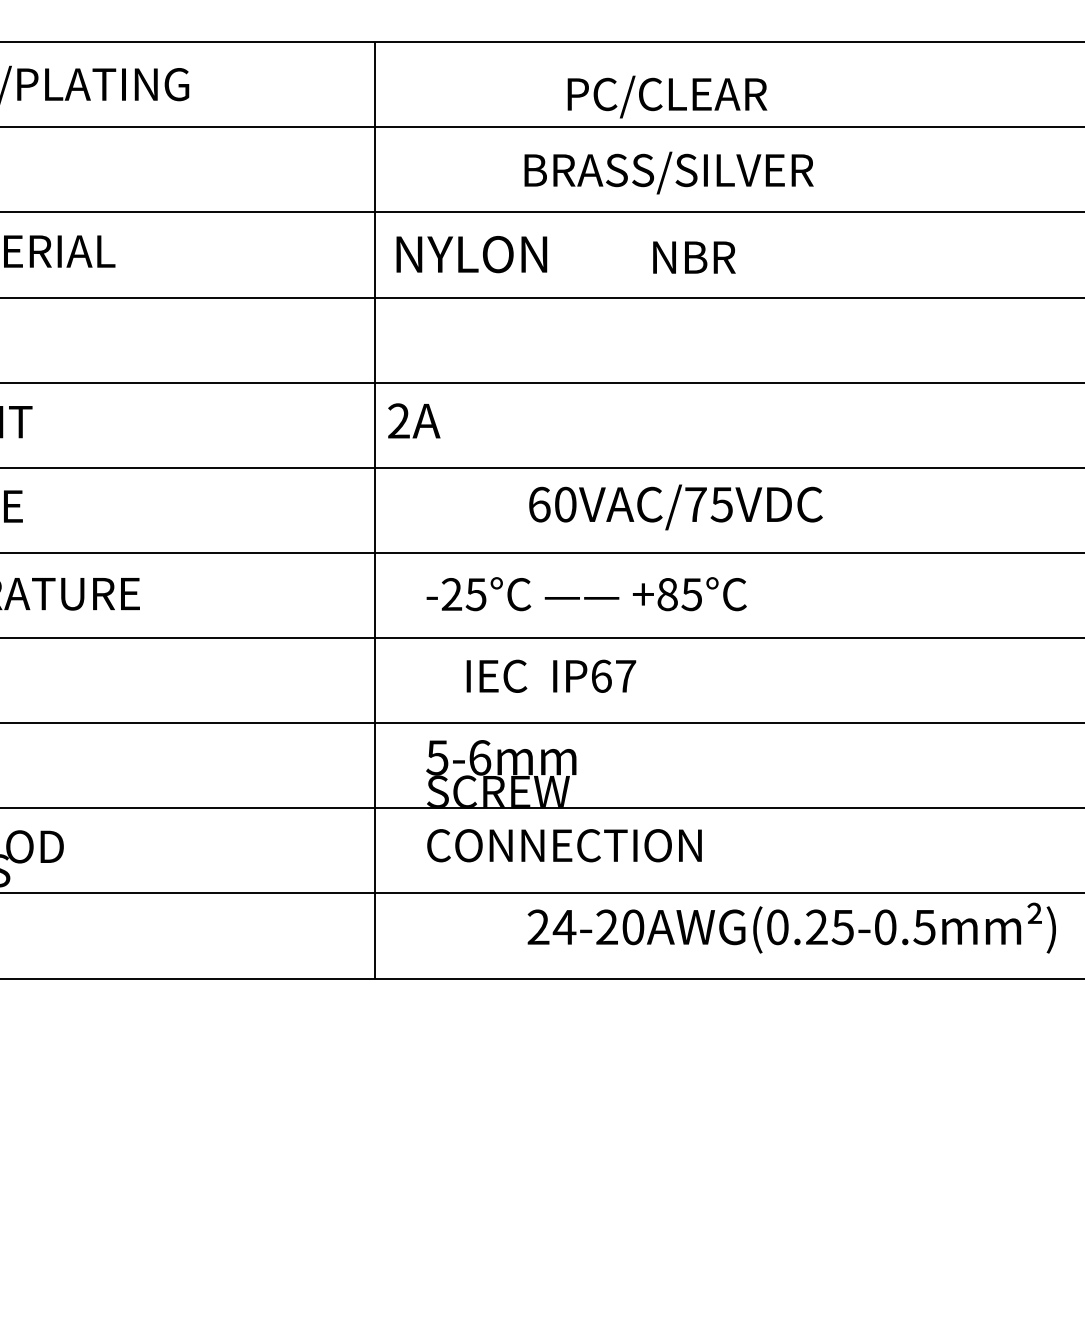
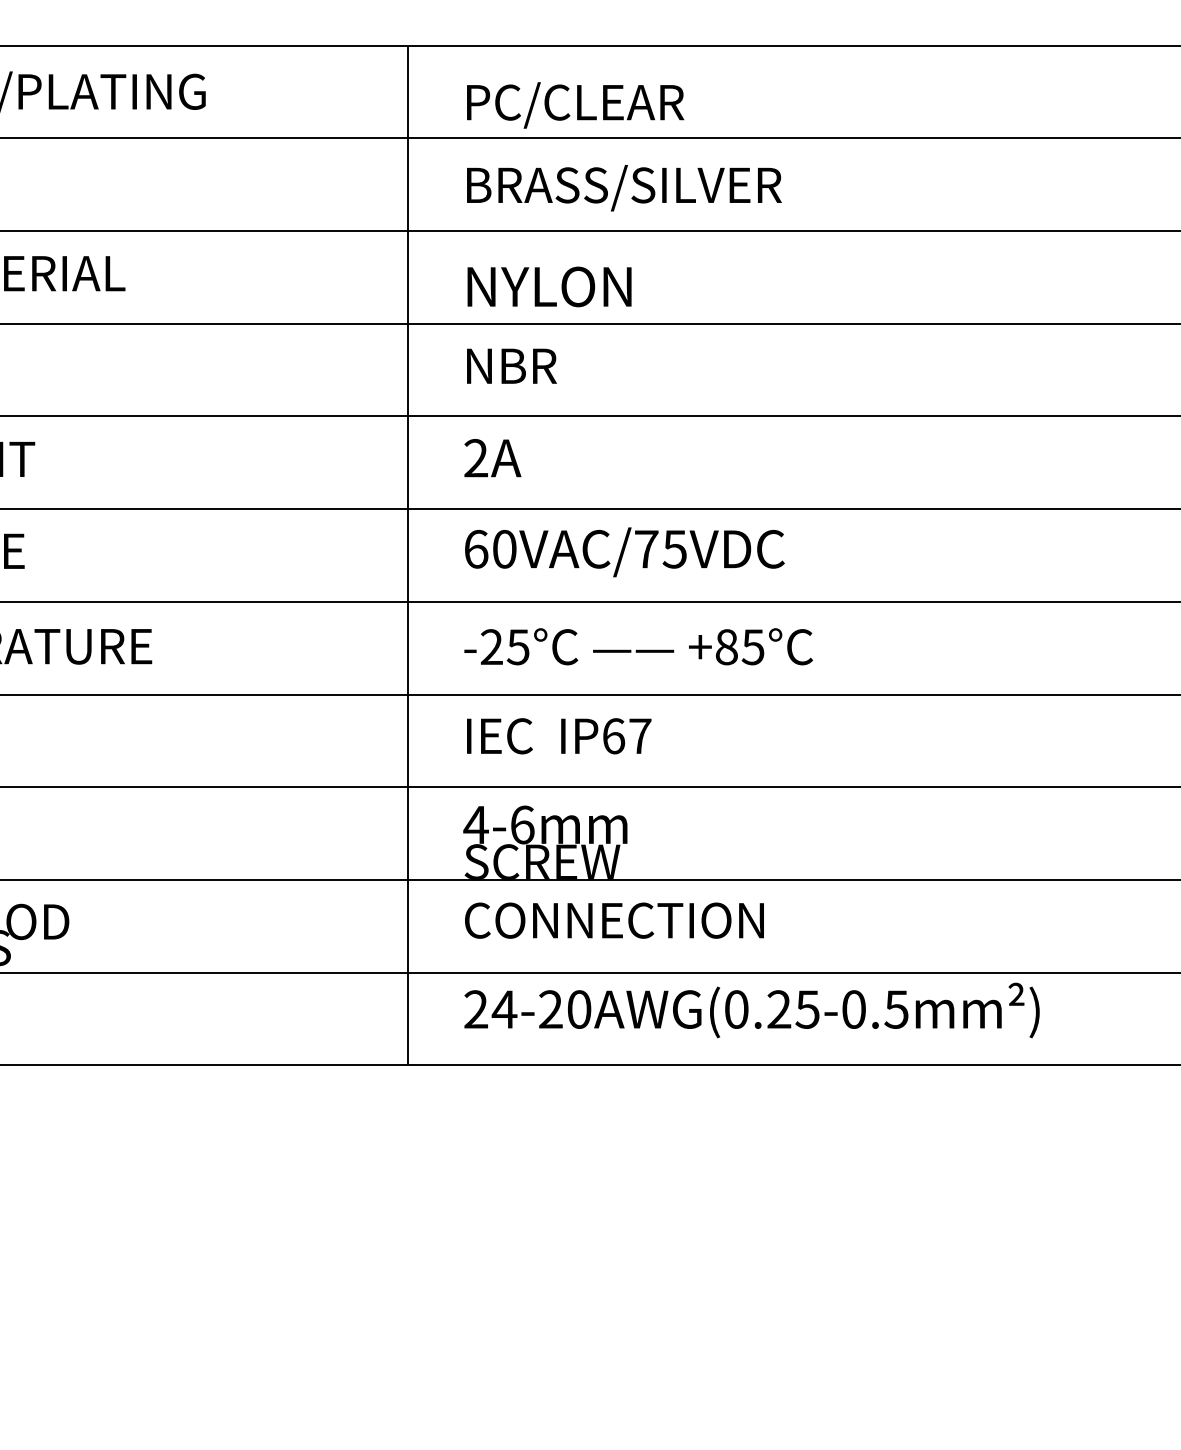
text: (667, 97) -> (575, 105), moved
text: (669, 173) -> (624, 188), moved
text: (471, 254) -> (549, 286), moved
text: (694, 256) -> (511, 365), moved
text: (413, 421) -> (492, 458), moved
text: (675, 507) -> (624, 552), moved
text: (551, 676) -> (559, 736), moved
text: (436, 758) -> (475, 825), 5-6mm -> 4-6mm
text: (791, 928) -> (751, 1010), moved

